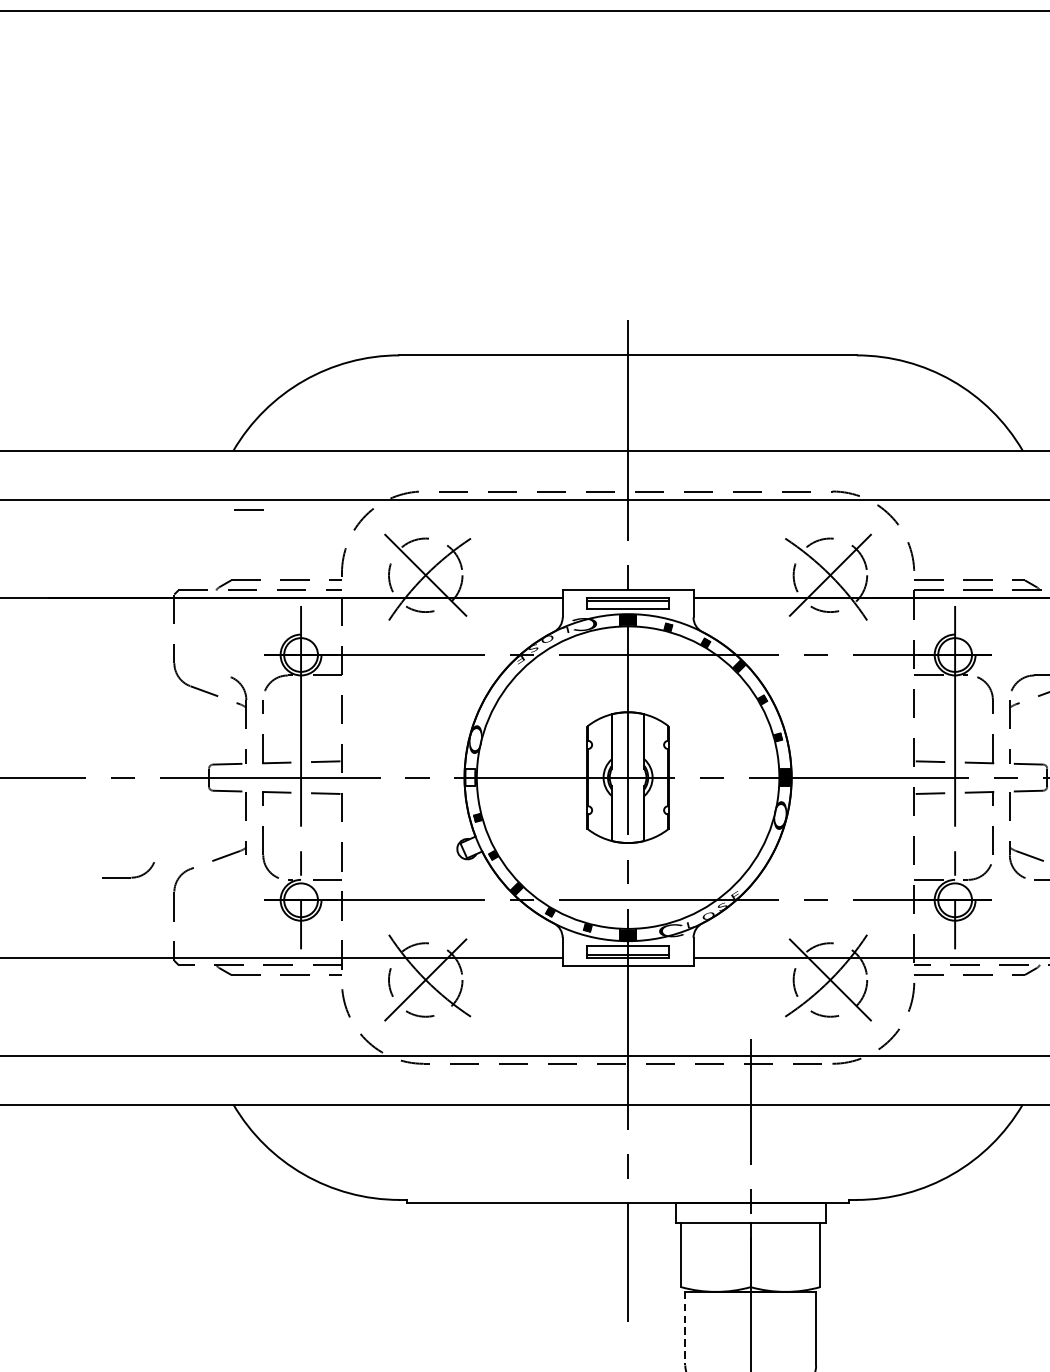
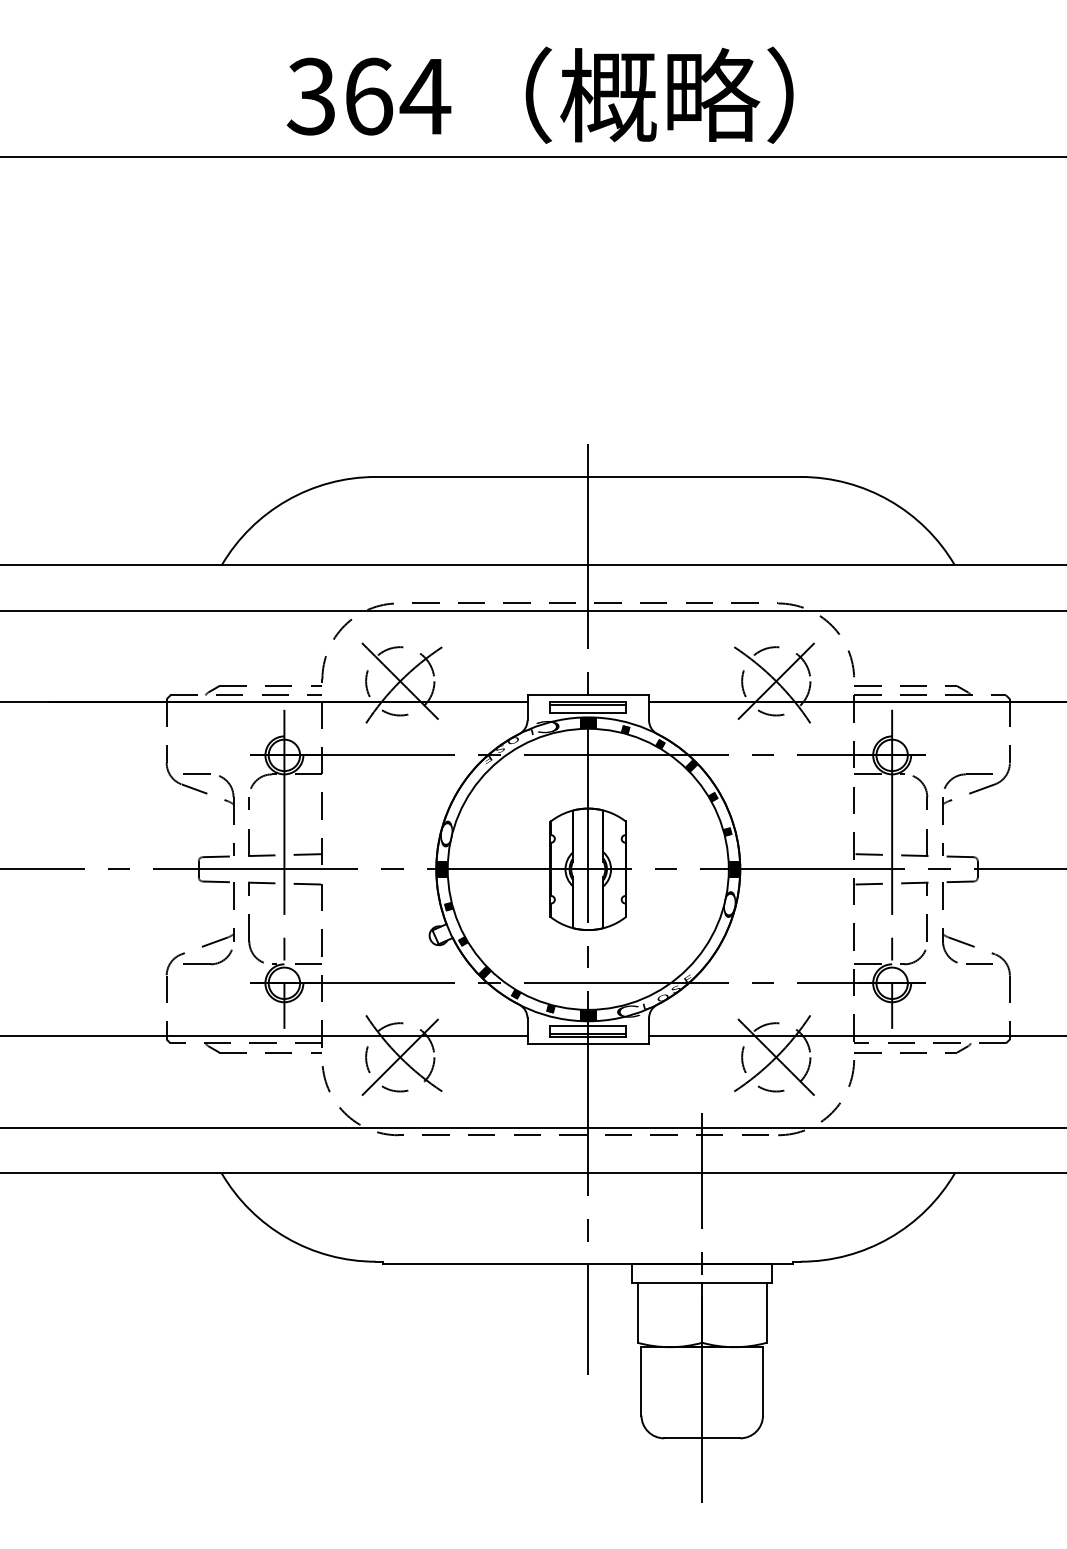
line: (248, 508) -> (196, 773), moved
hatch: (470, 776) -> (441, 868), added
part: (127, 870) -> (207, 957), moved
line: (685, 1328) -> (641, 1381), dashed -> solid

